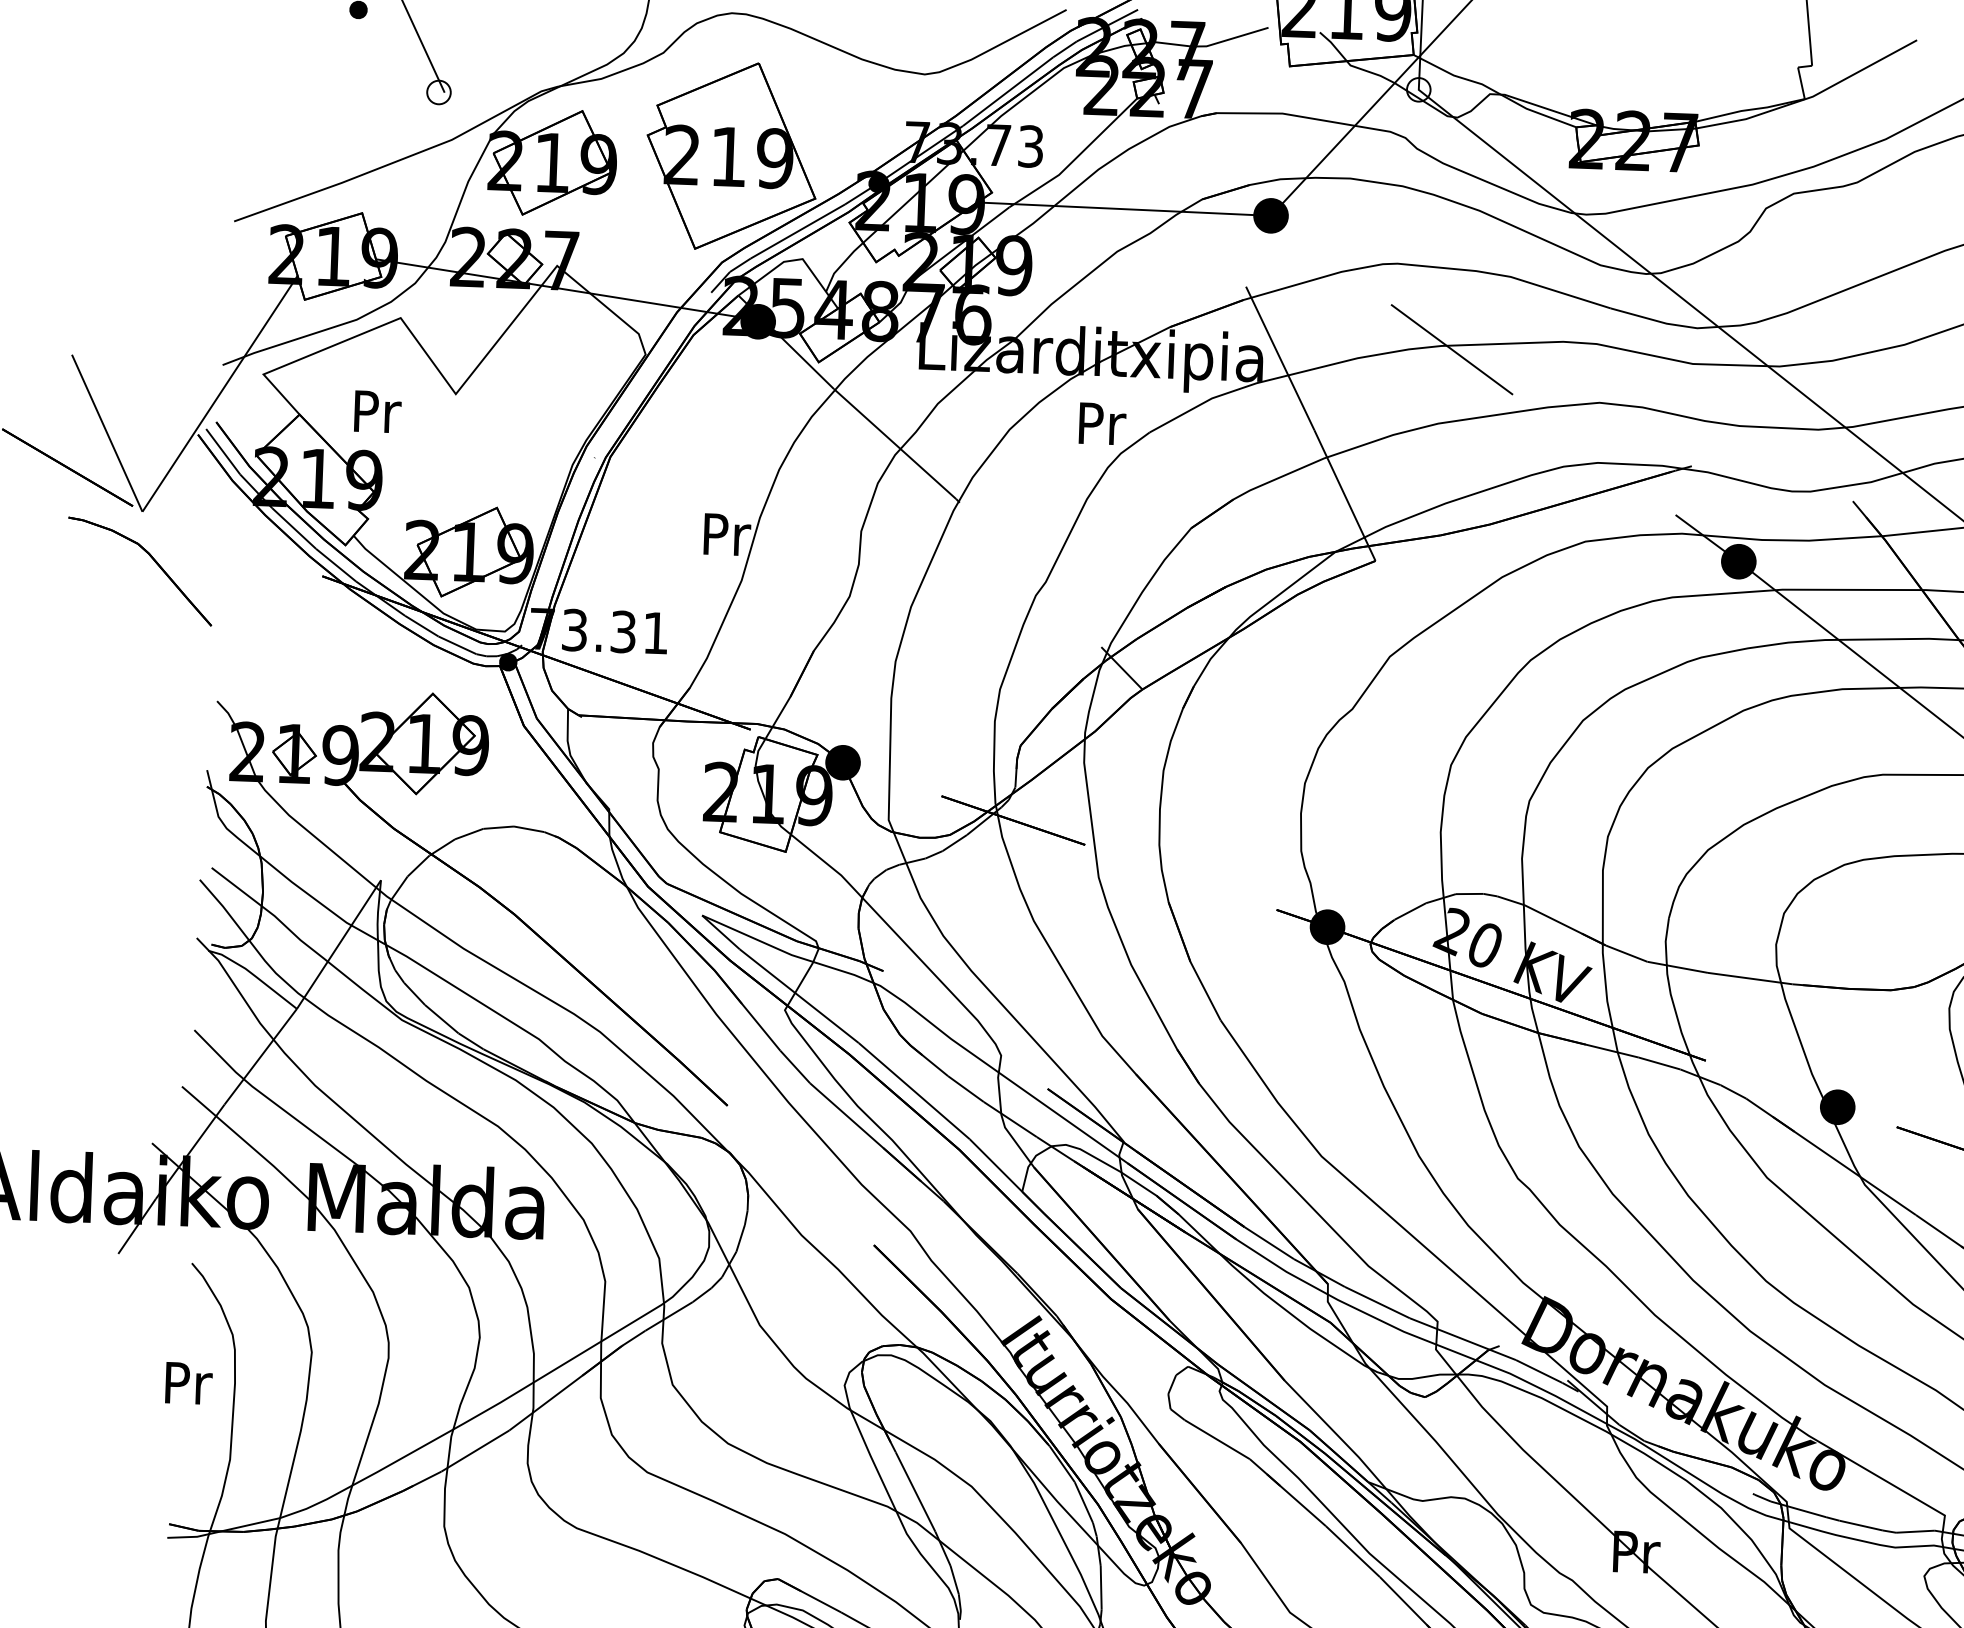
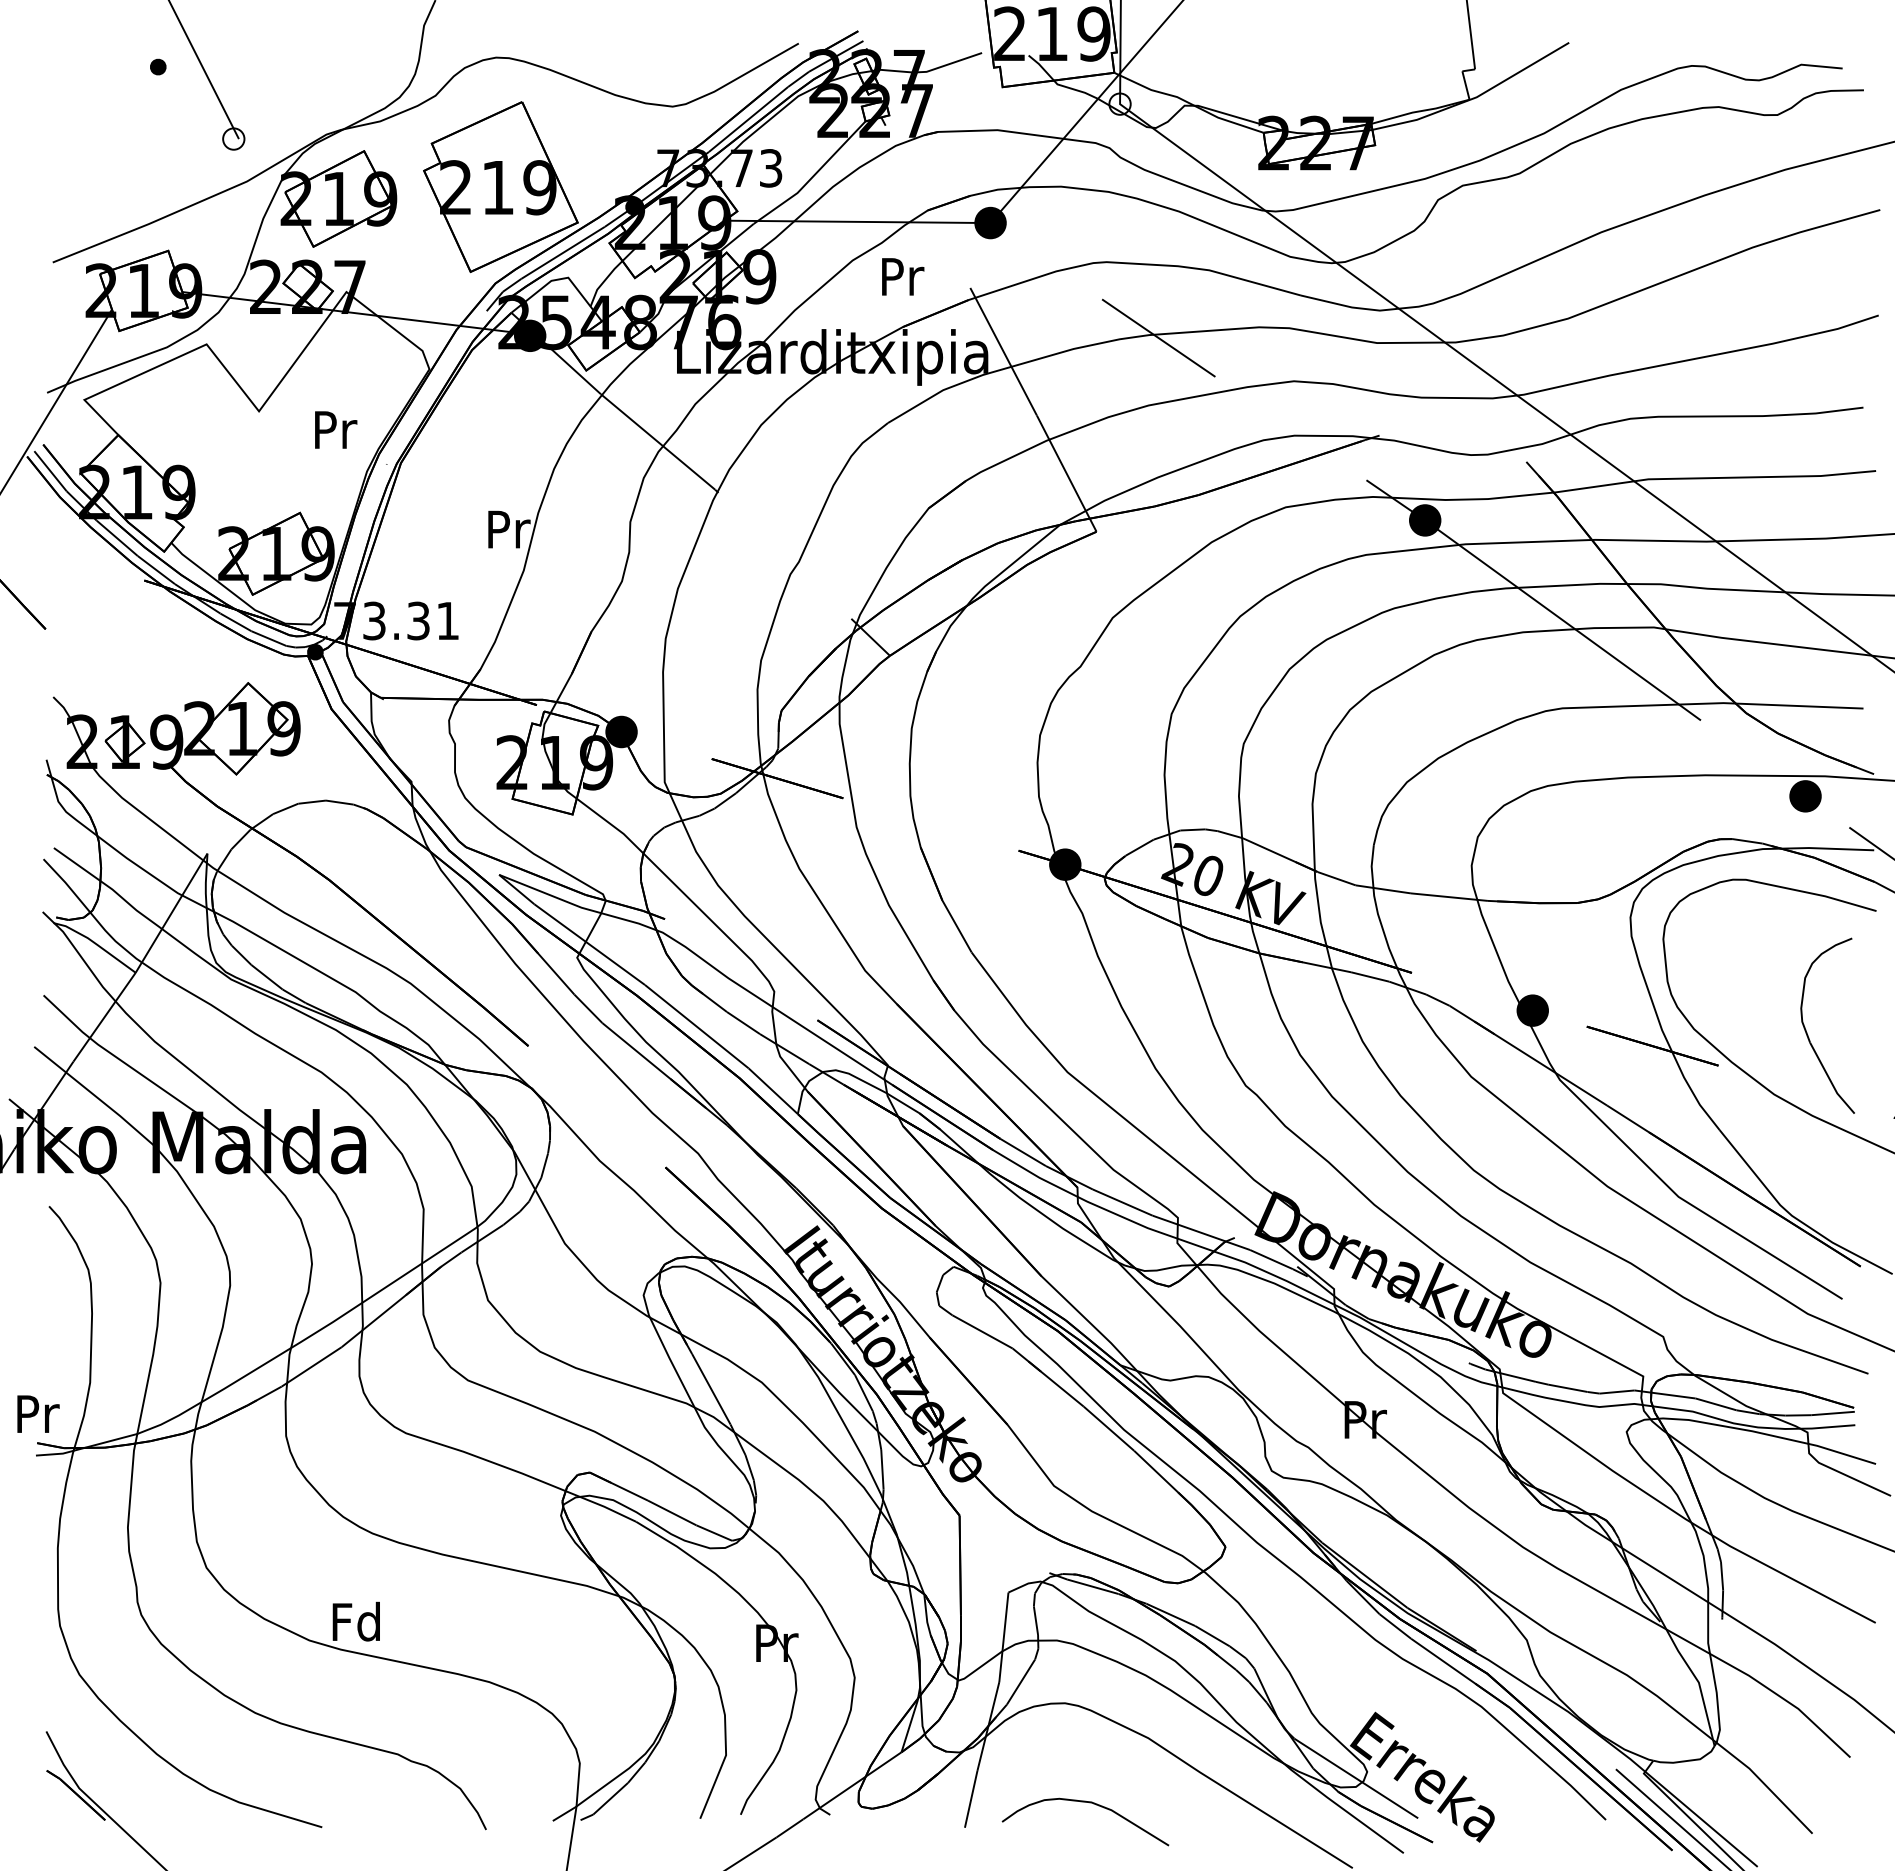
text: (378, 411) -> (336, 429), moved
text: (1103, 423) -> (903, 276), moved
text: (189, 1382) -> (38, 1413), moved

